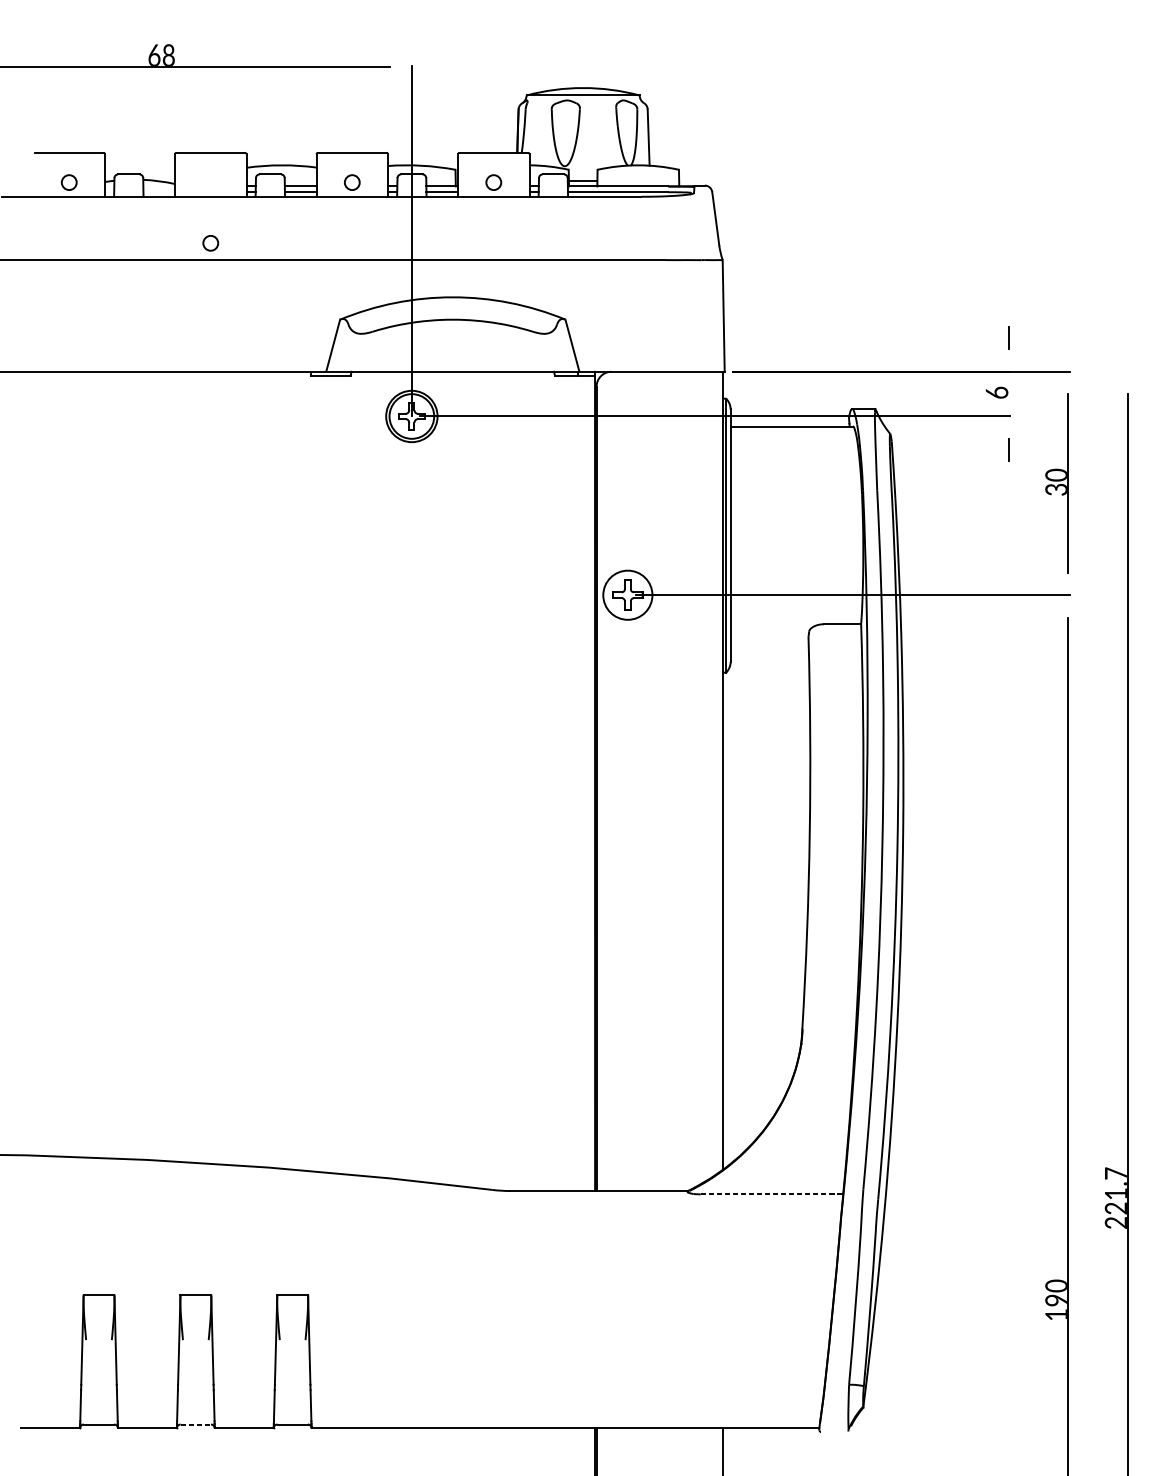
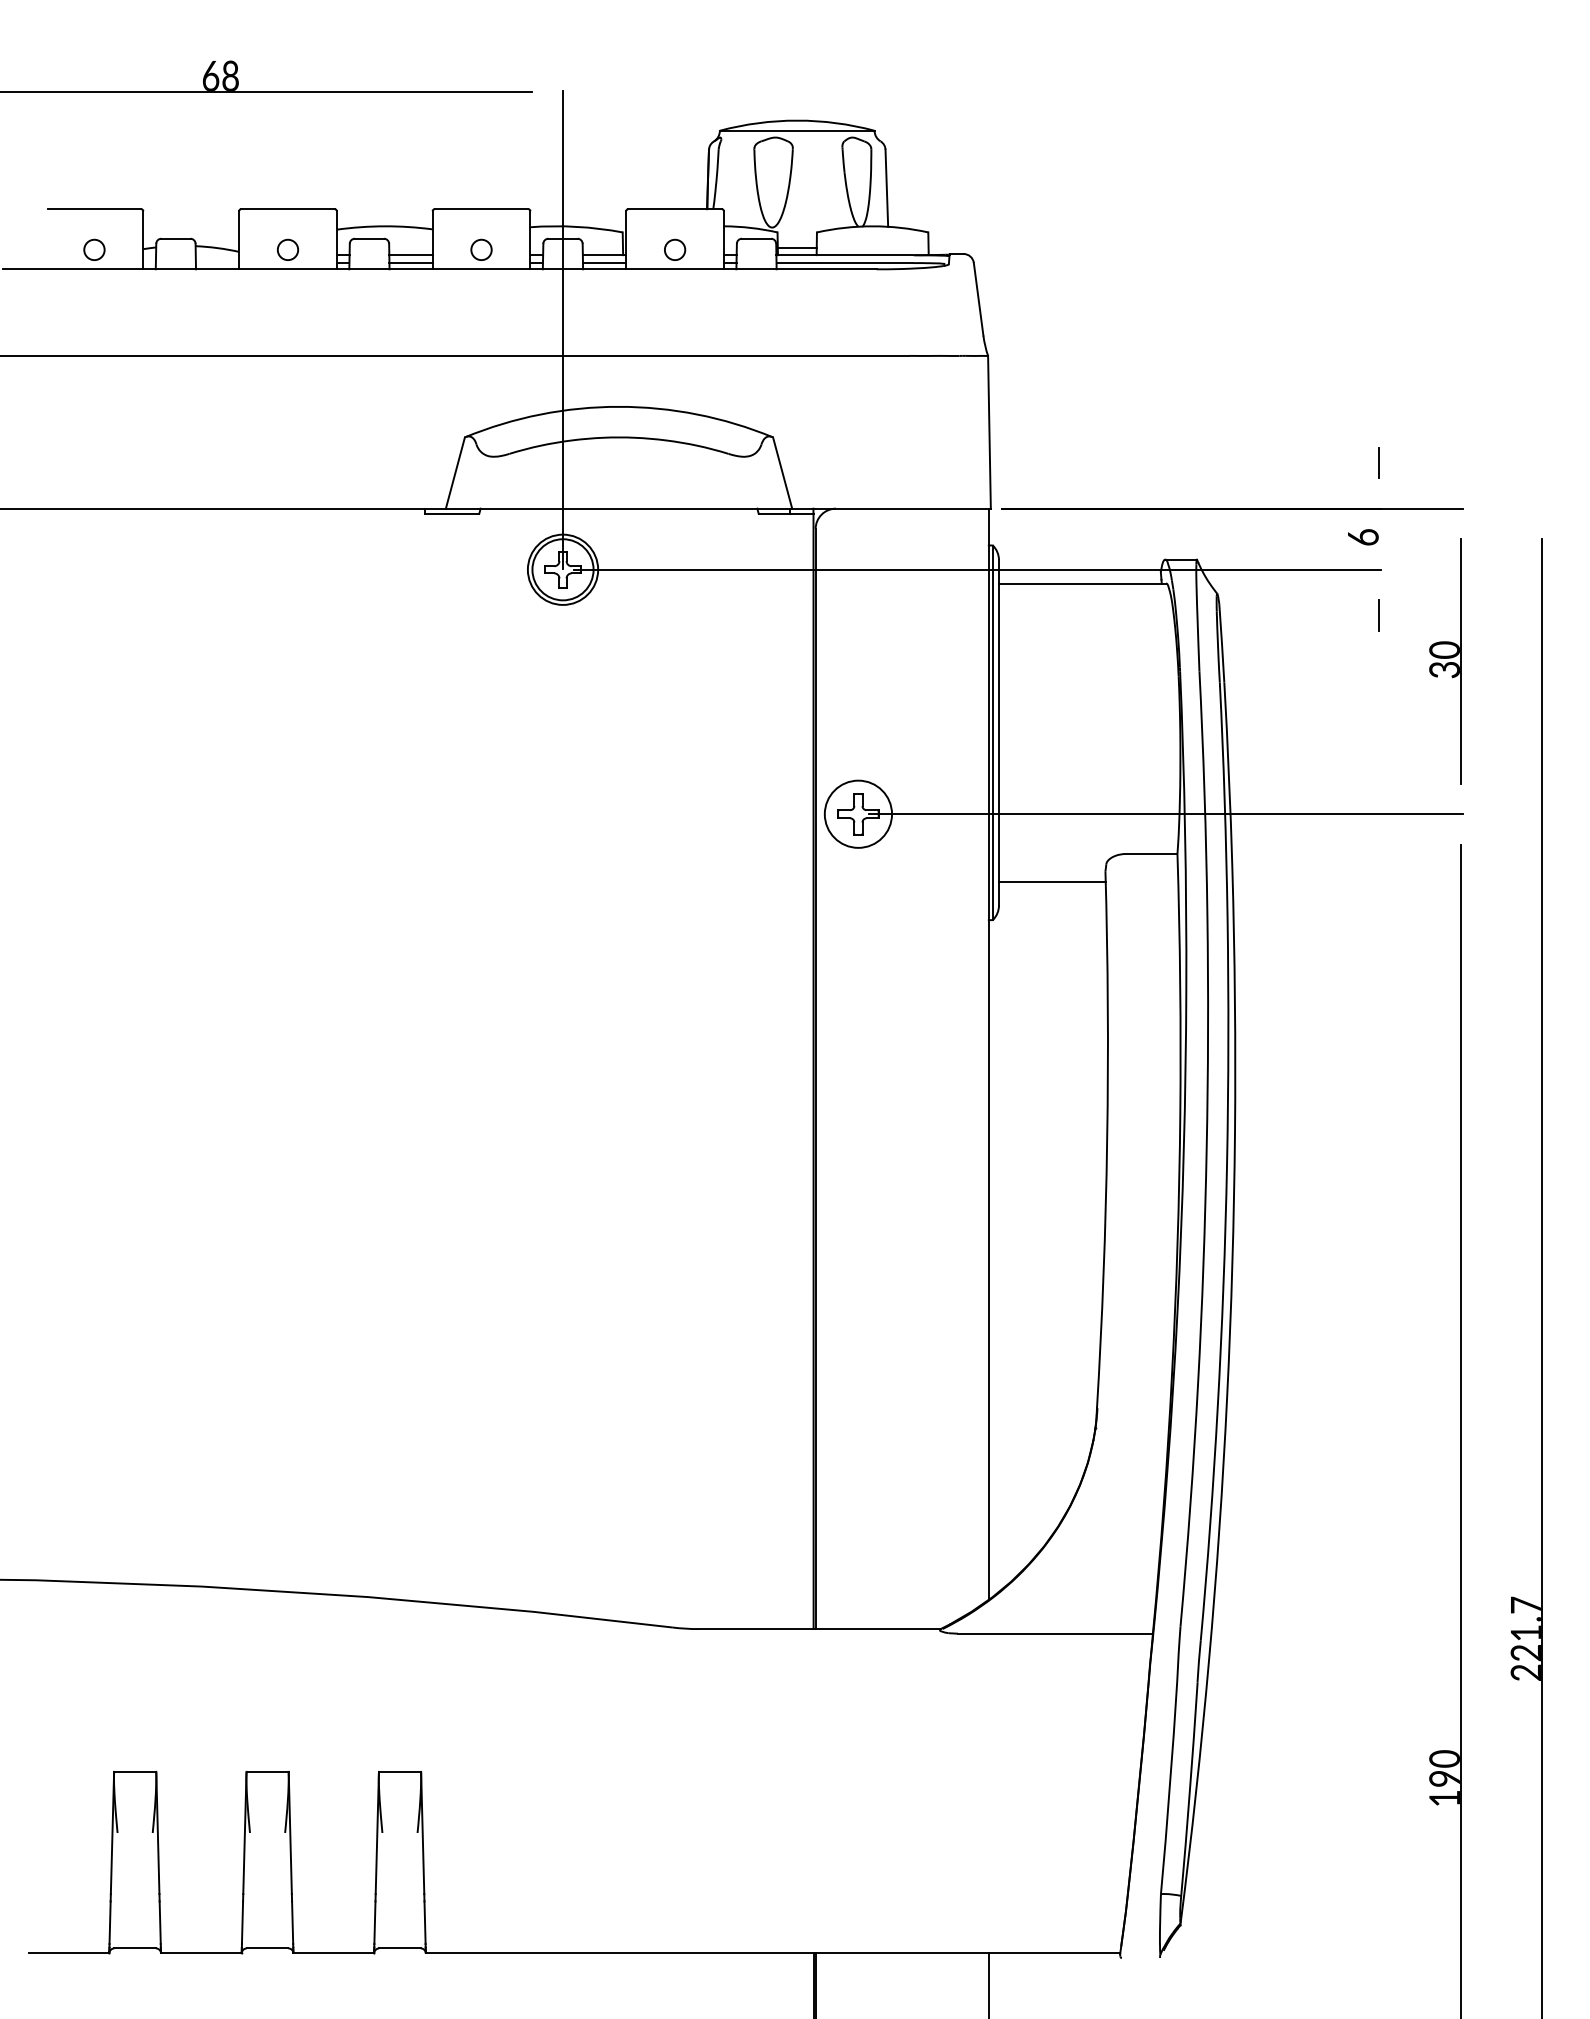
circle: (210, 242) -> (287, 249), moved
line: (769, 645) -> (1051, 882), added
line: (771, 1194) -> (1055, 1633), dashed -> solid
line: (195, 1424) -> (267, 1948), dashed -> solid

